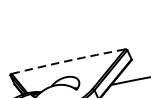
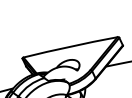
arc: (68, 60) -> (70, 46), dashed -> solid

